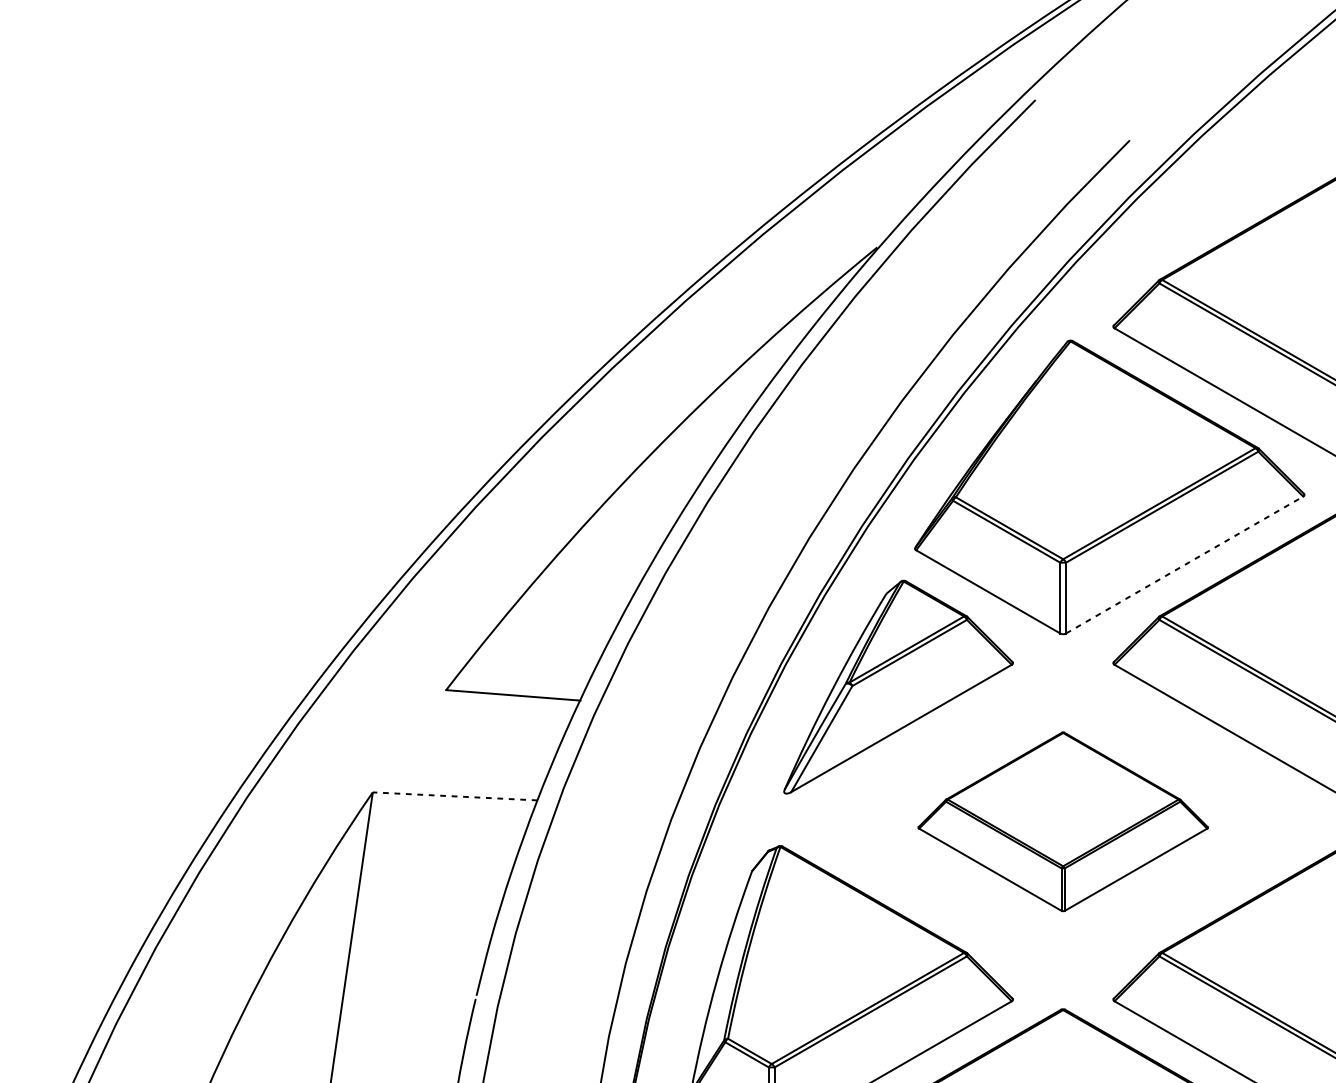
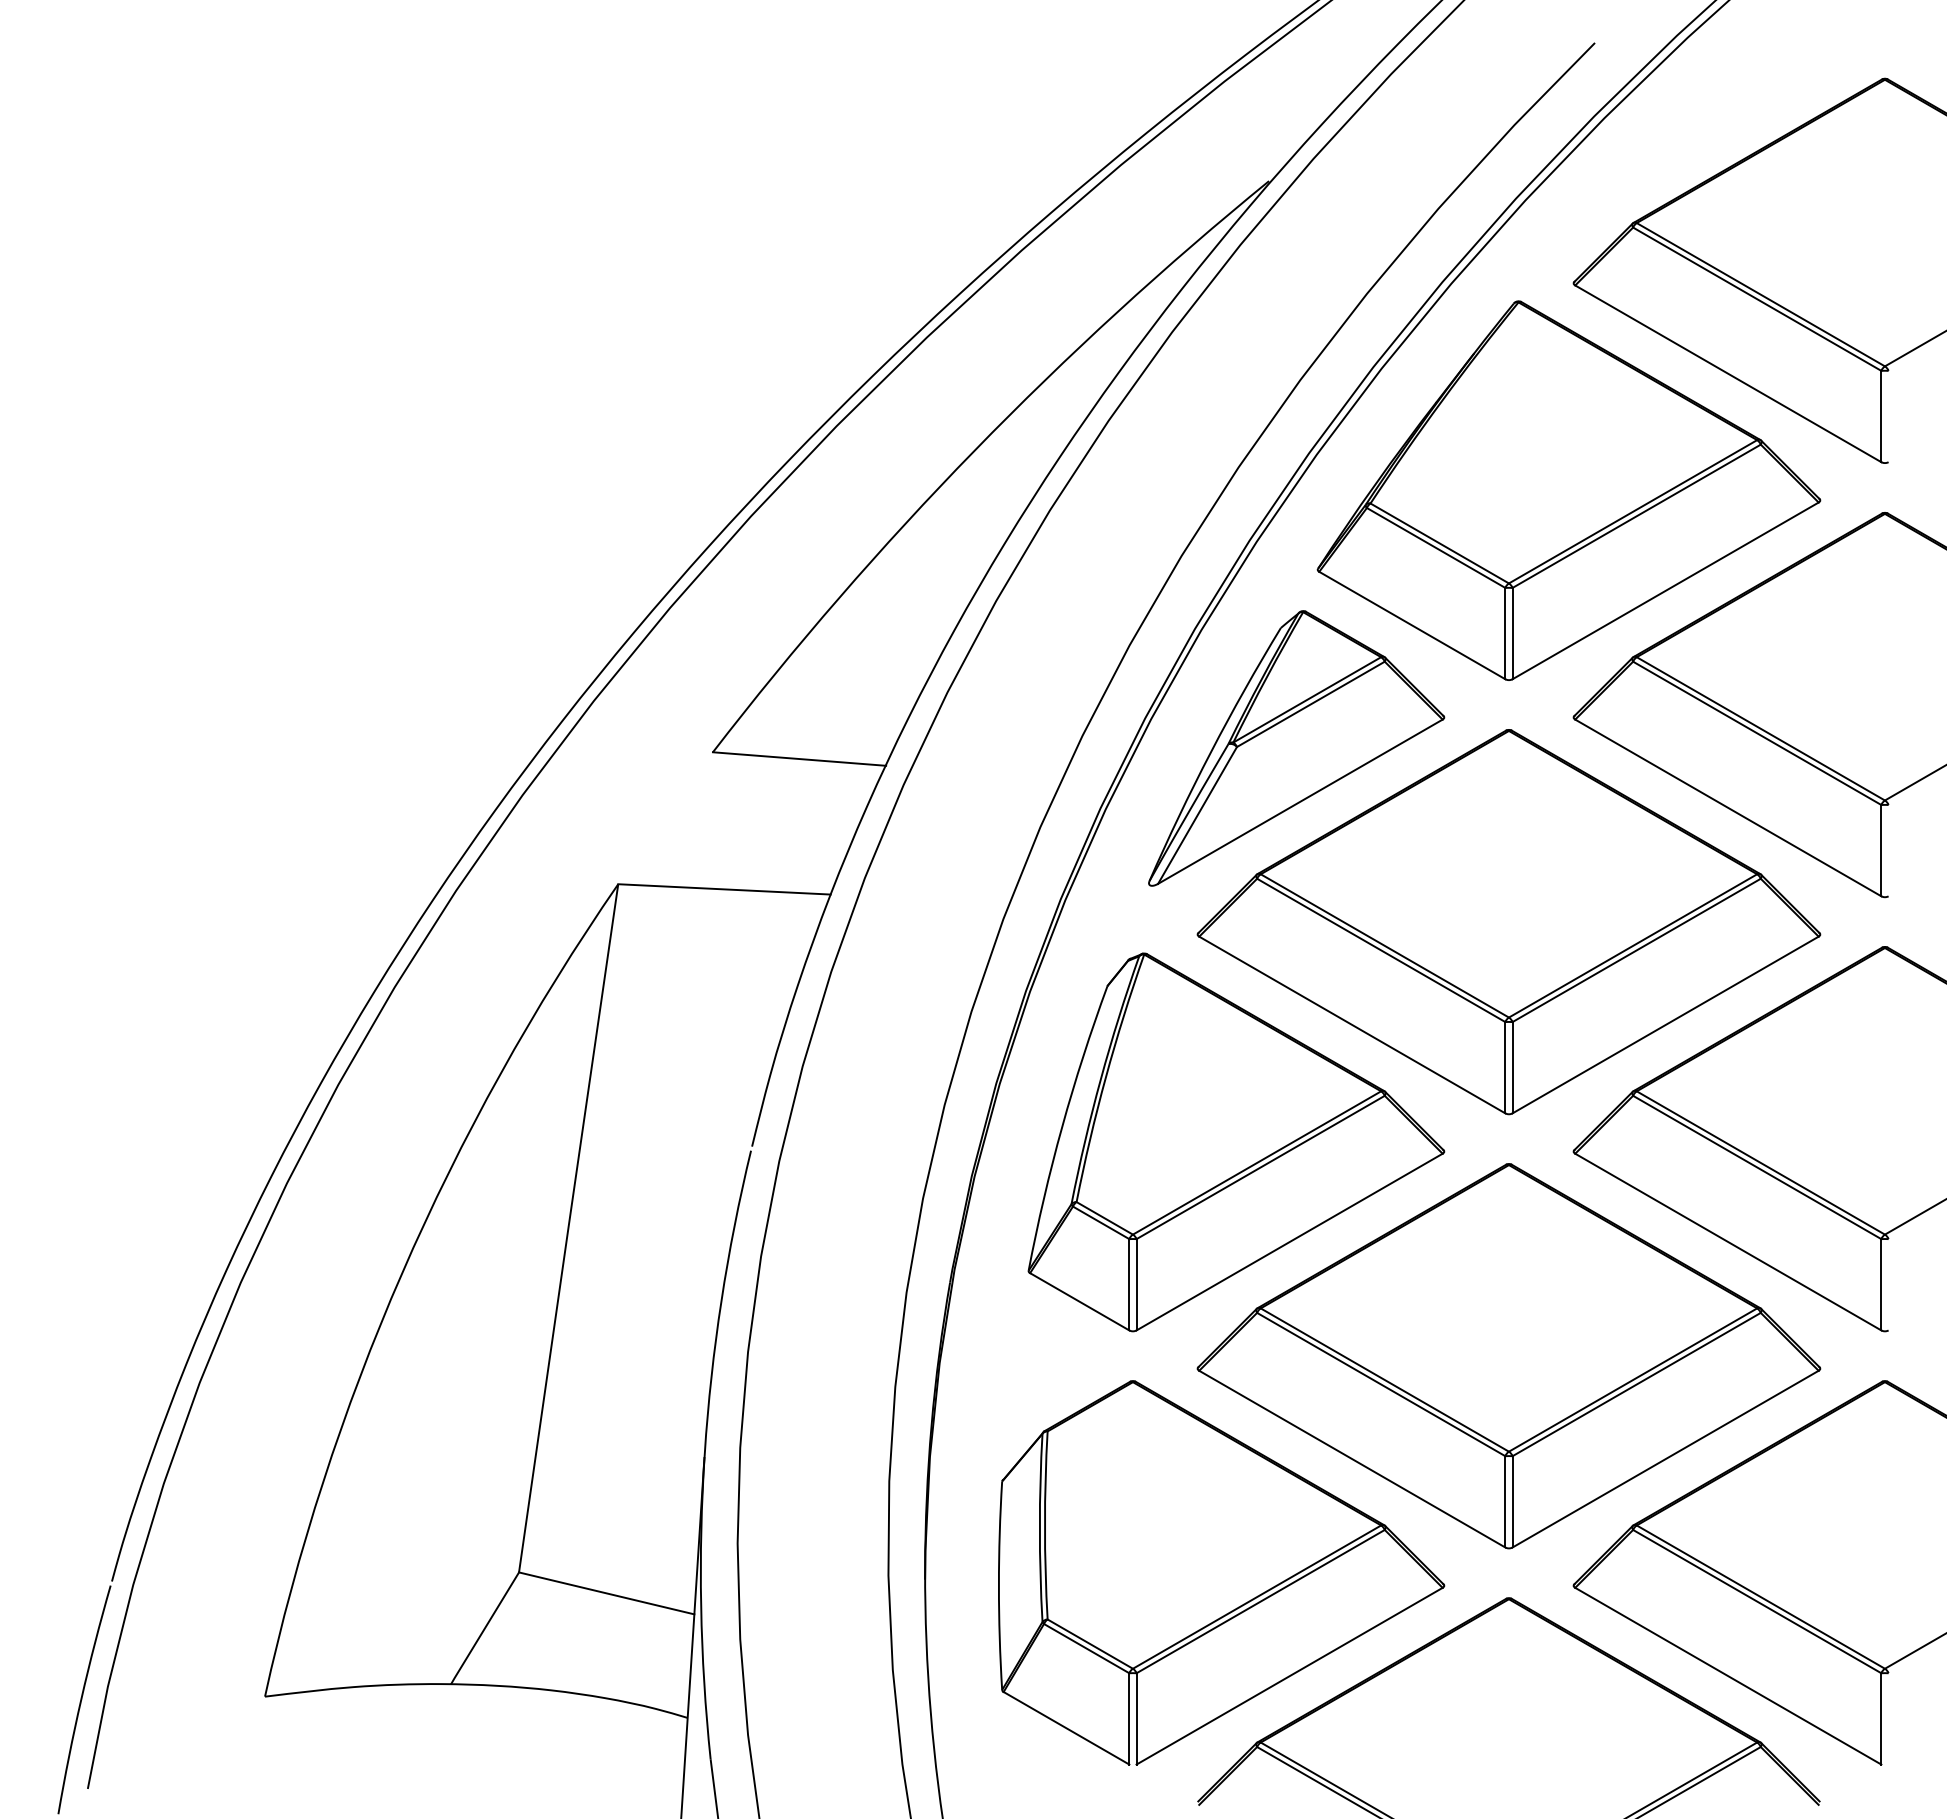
line: (1184, 564) -> (1665, 590), dashed -> solid
line: (454, 796) -> (723, 889), dashed -> solid
part: (1062, 822) -> (1508, 922), size x1.67

